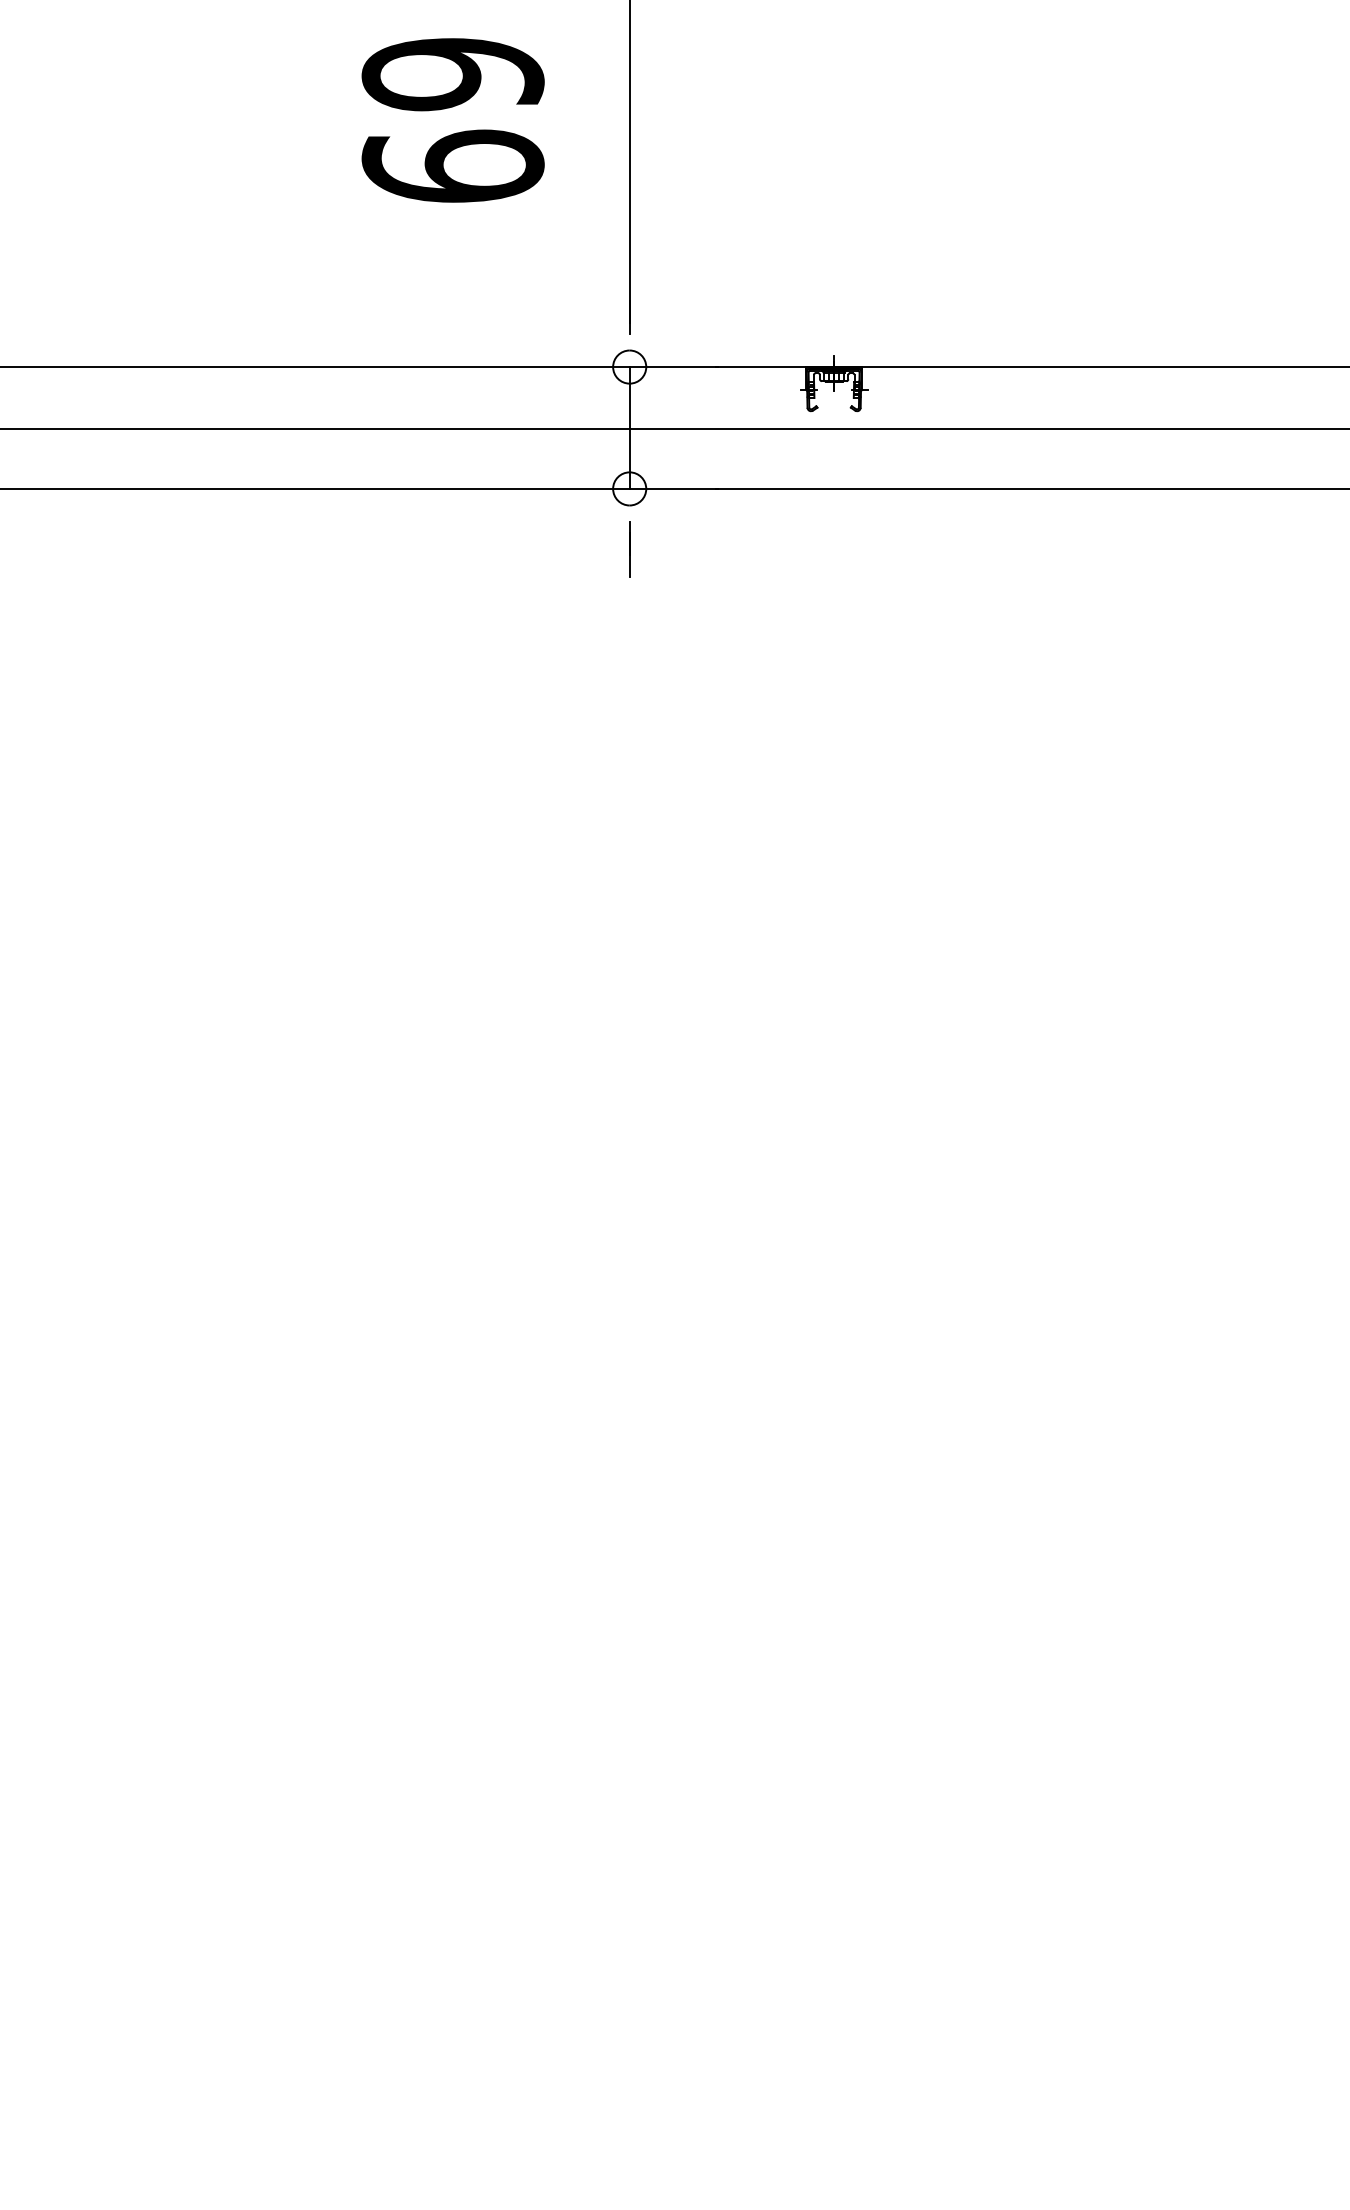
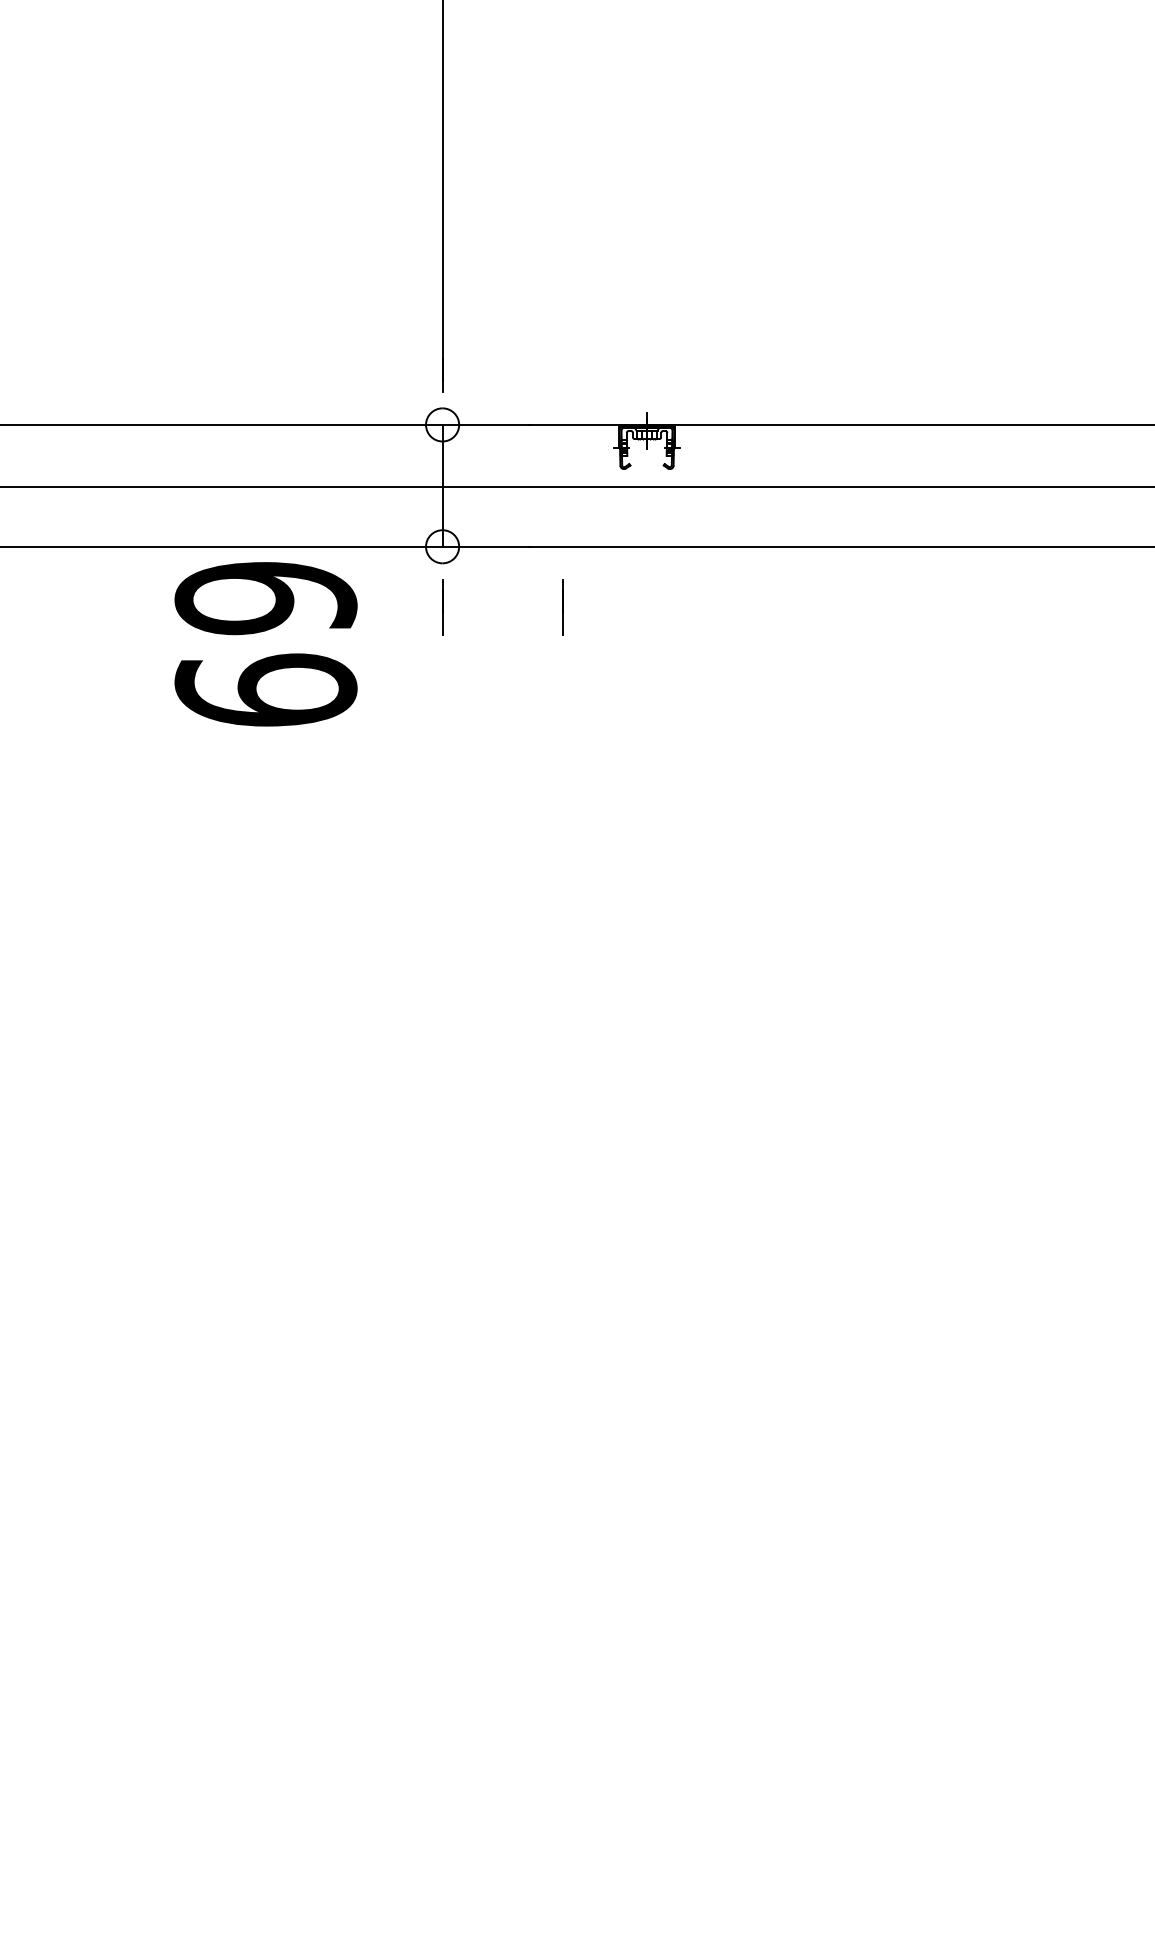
text: (452, 120) -> (265, 644), moved
line: (749, 549) -> (562, 607), added

